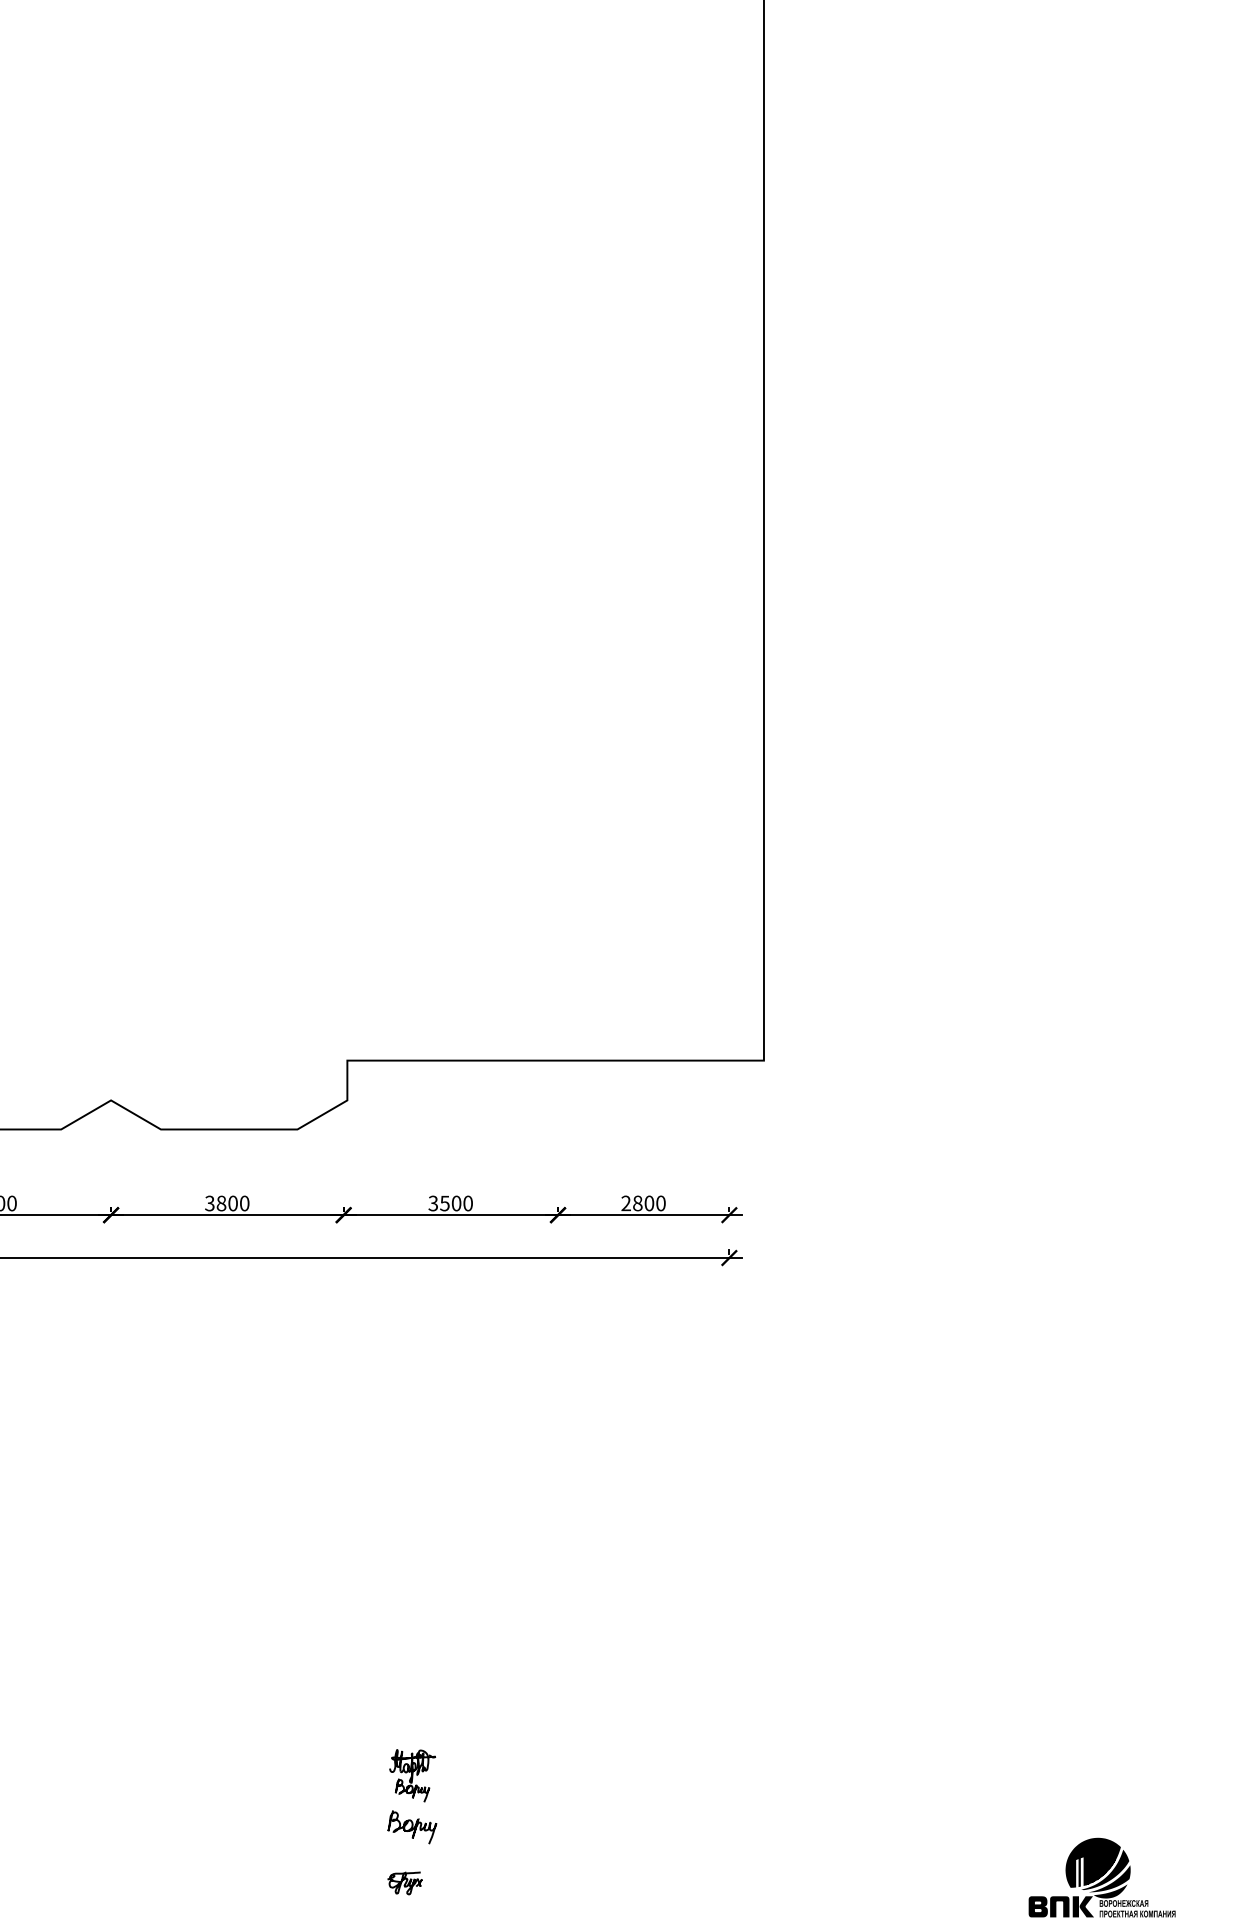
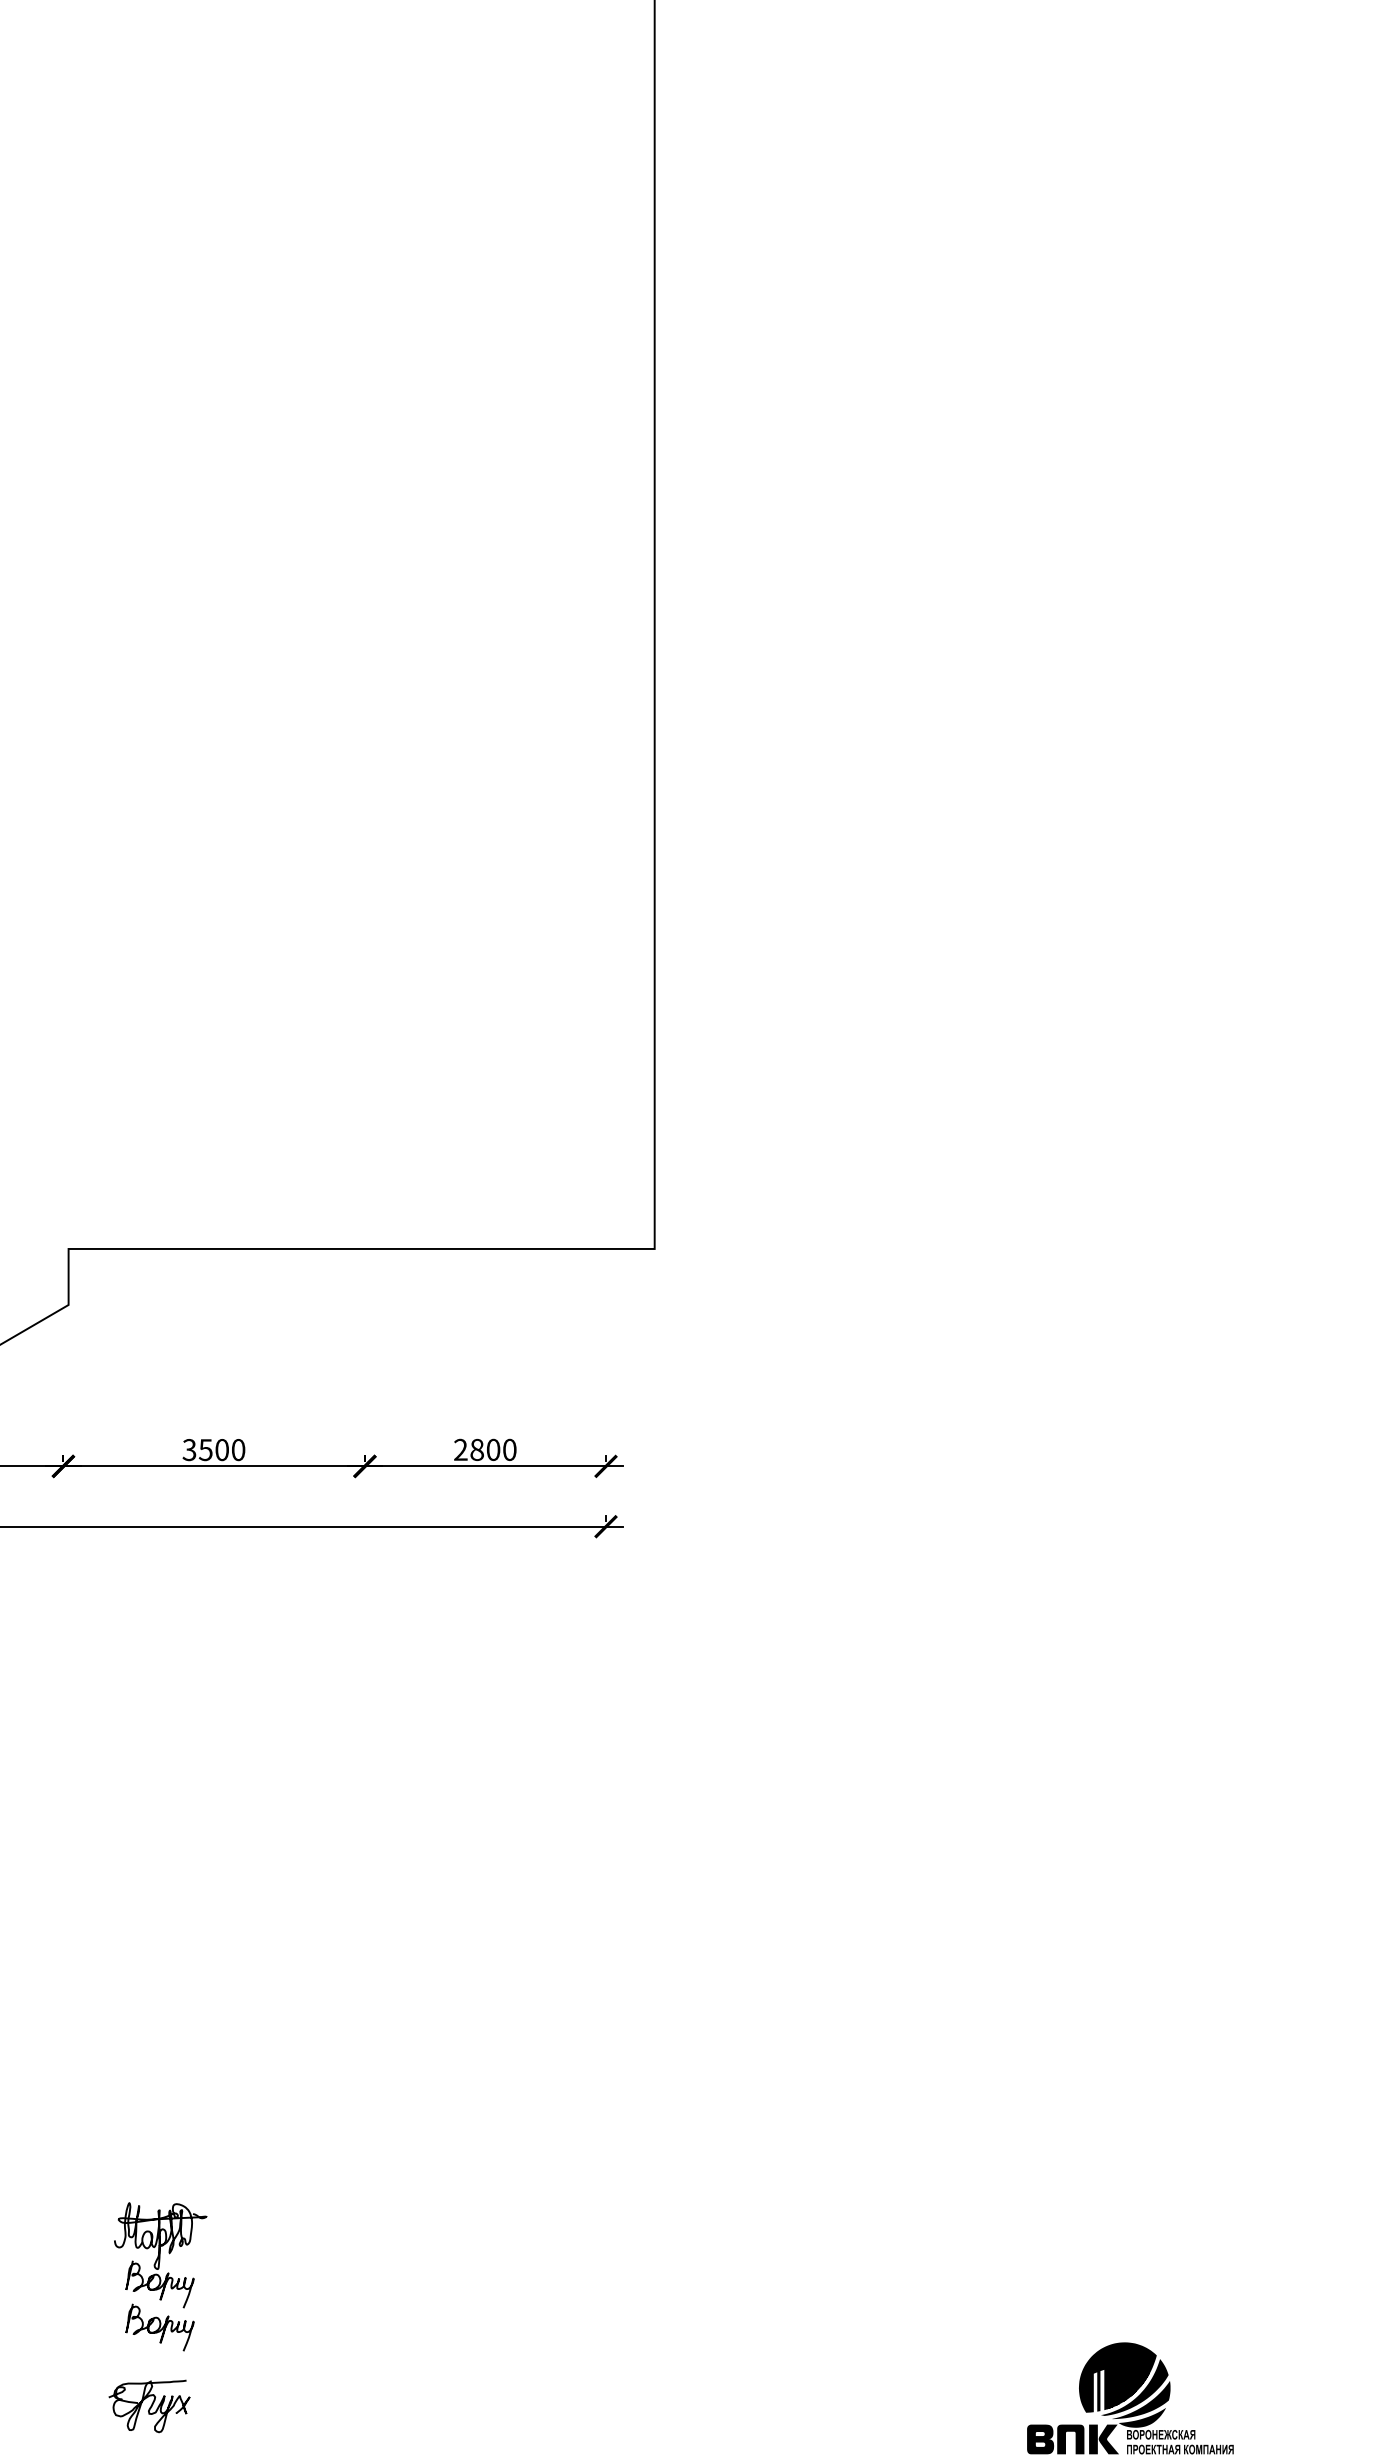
part: (412, 1775) -> (160, 2254), size x1.43
part: (404, 1883) -> (148, 2406), size x1.67

